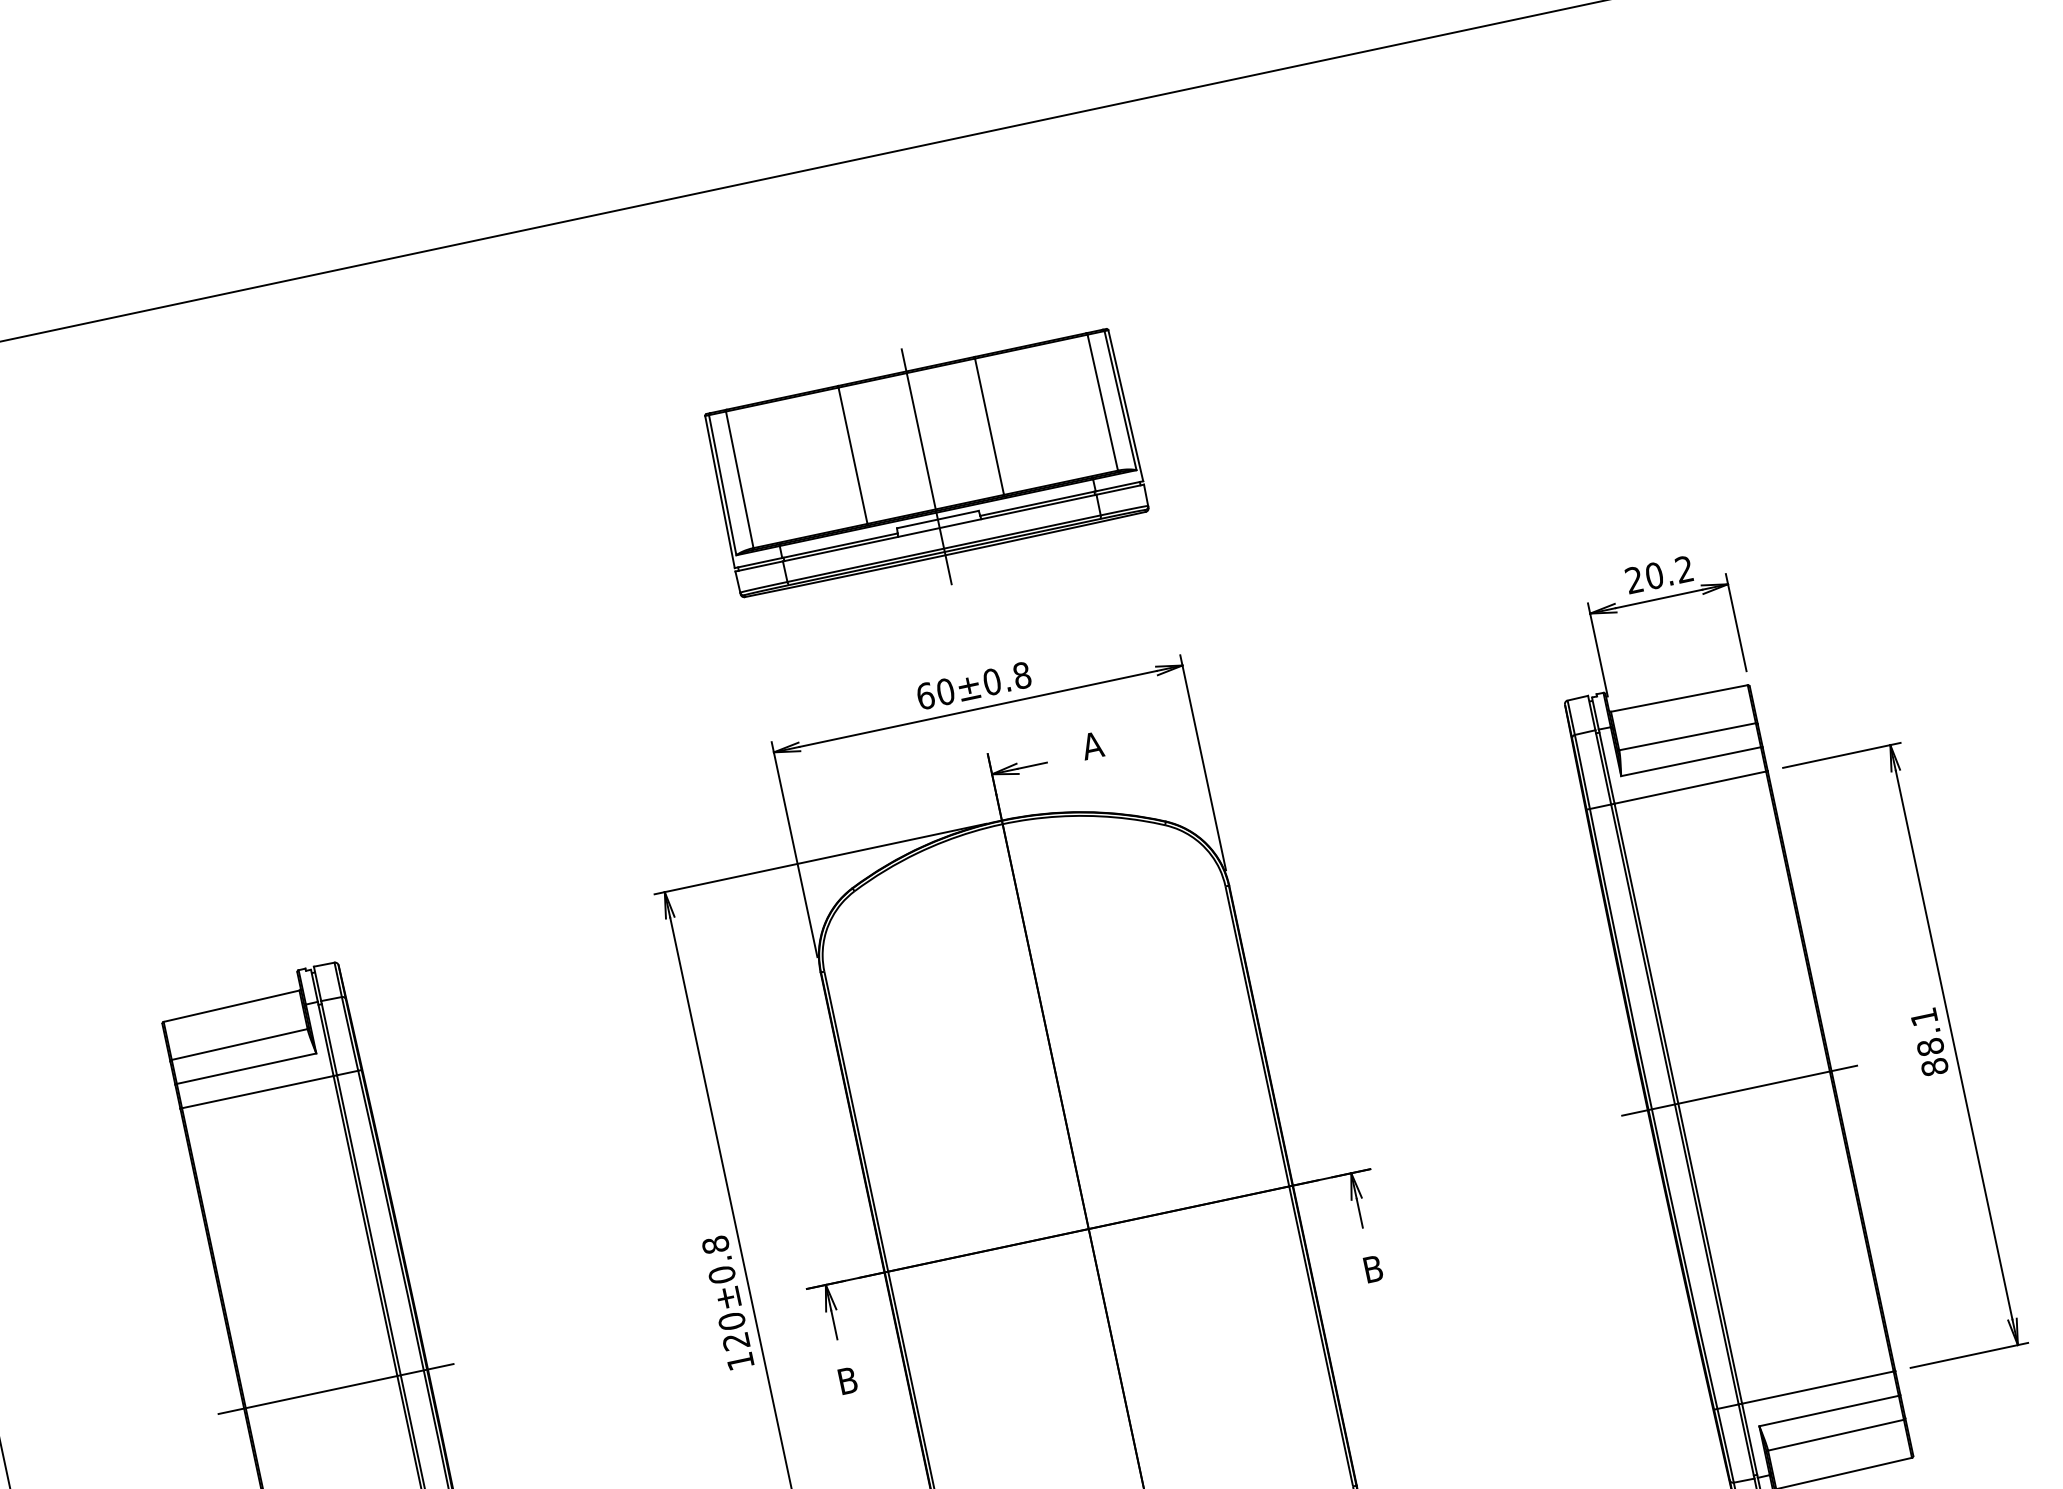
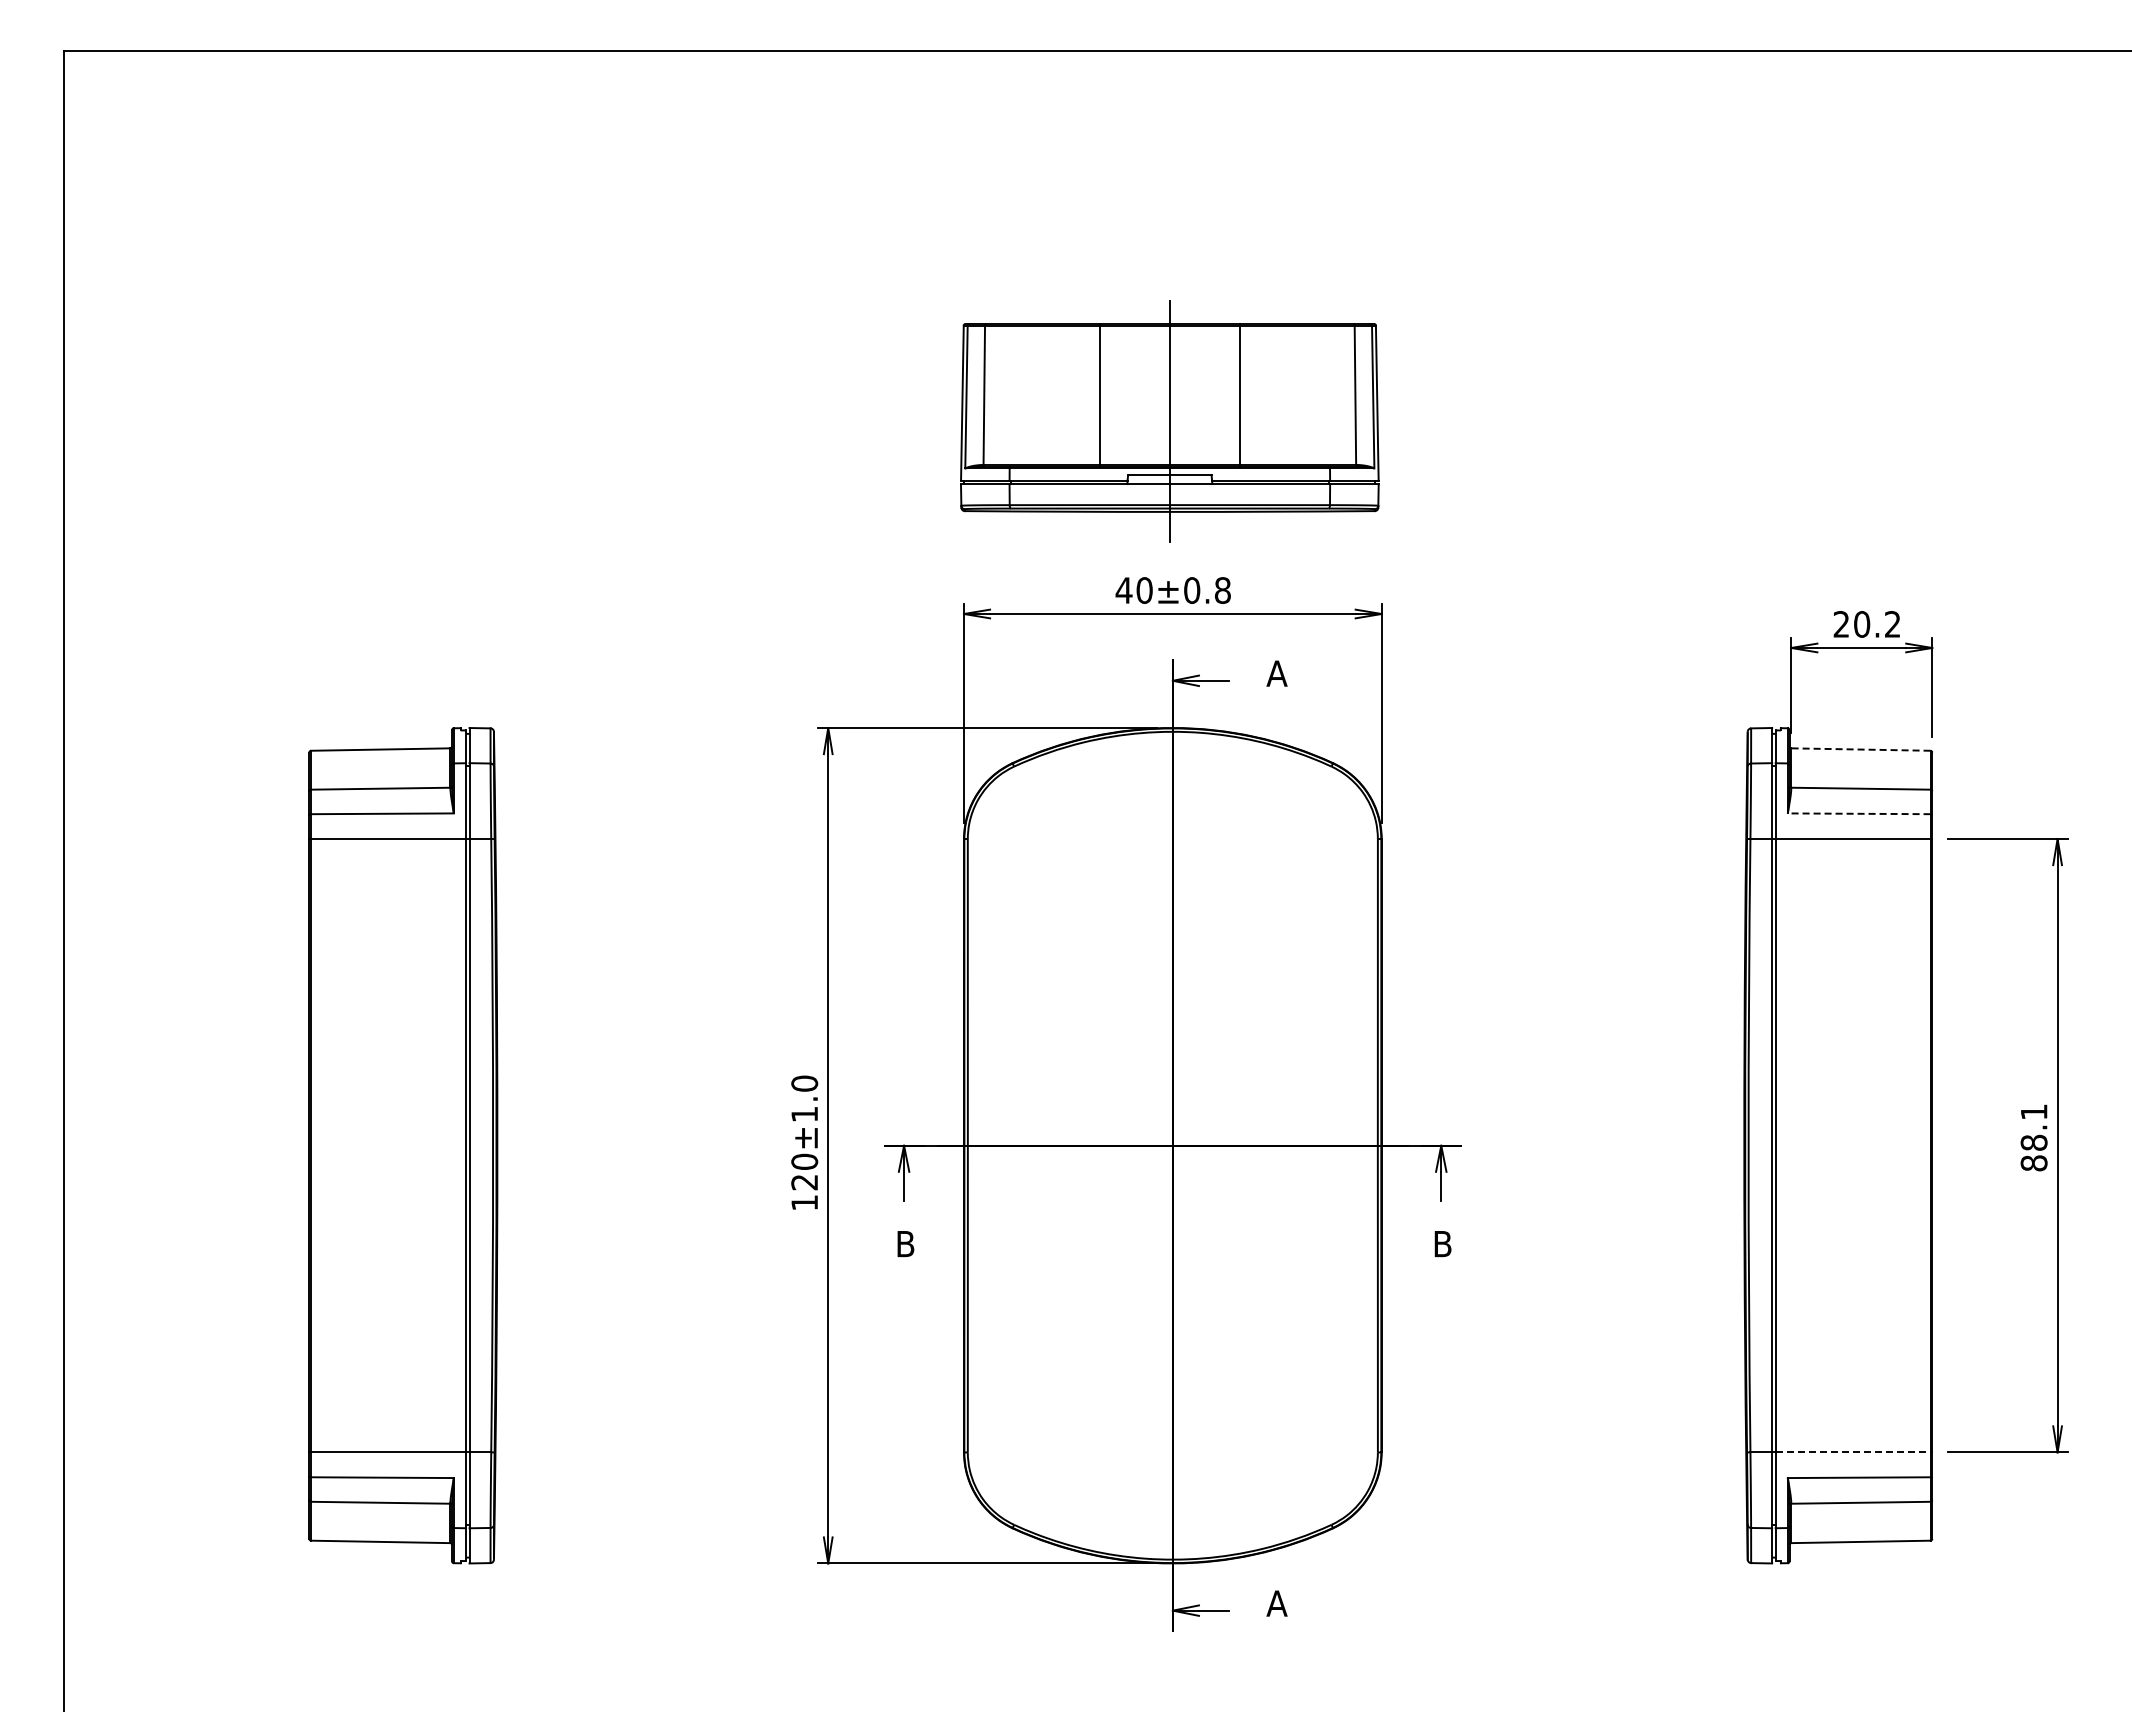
part: (926, 466) -> (1169, 421), moved
text: (925, 696) -> (1123, 590), 60±0.8 -> 40±0.8
line: (1678, 698) -> (1860, 749), solid -> dashed
line: (1690, 761) -> (1858, 813), solid -> dashed
line: (1739, 1090) -> (1838, 1145), removed
text: (718, 1259) -> (804, 1098), 120±0.8 -> 120±1.0
line: (1818, 1387) -> (1853, 1452), solid -> dashed
line: (336, 1388) -> (403, 1145), removed

